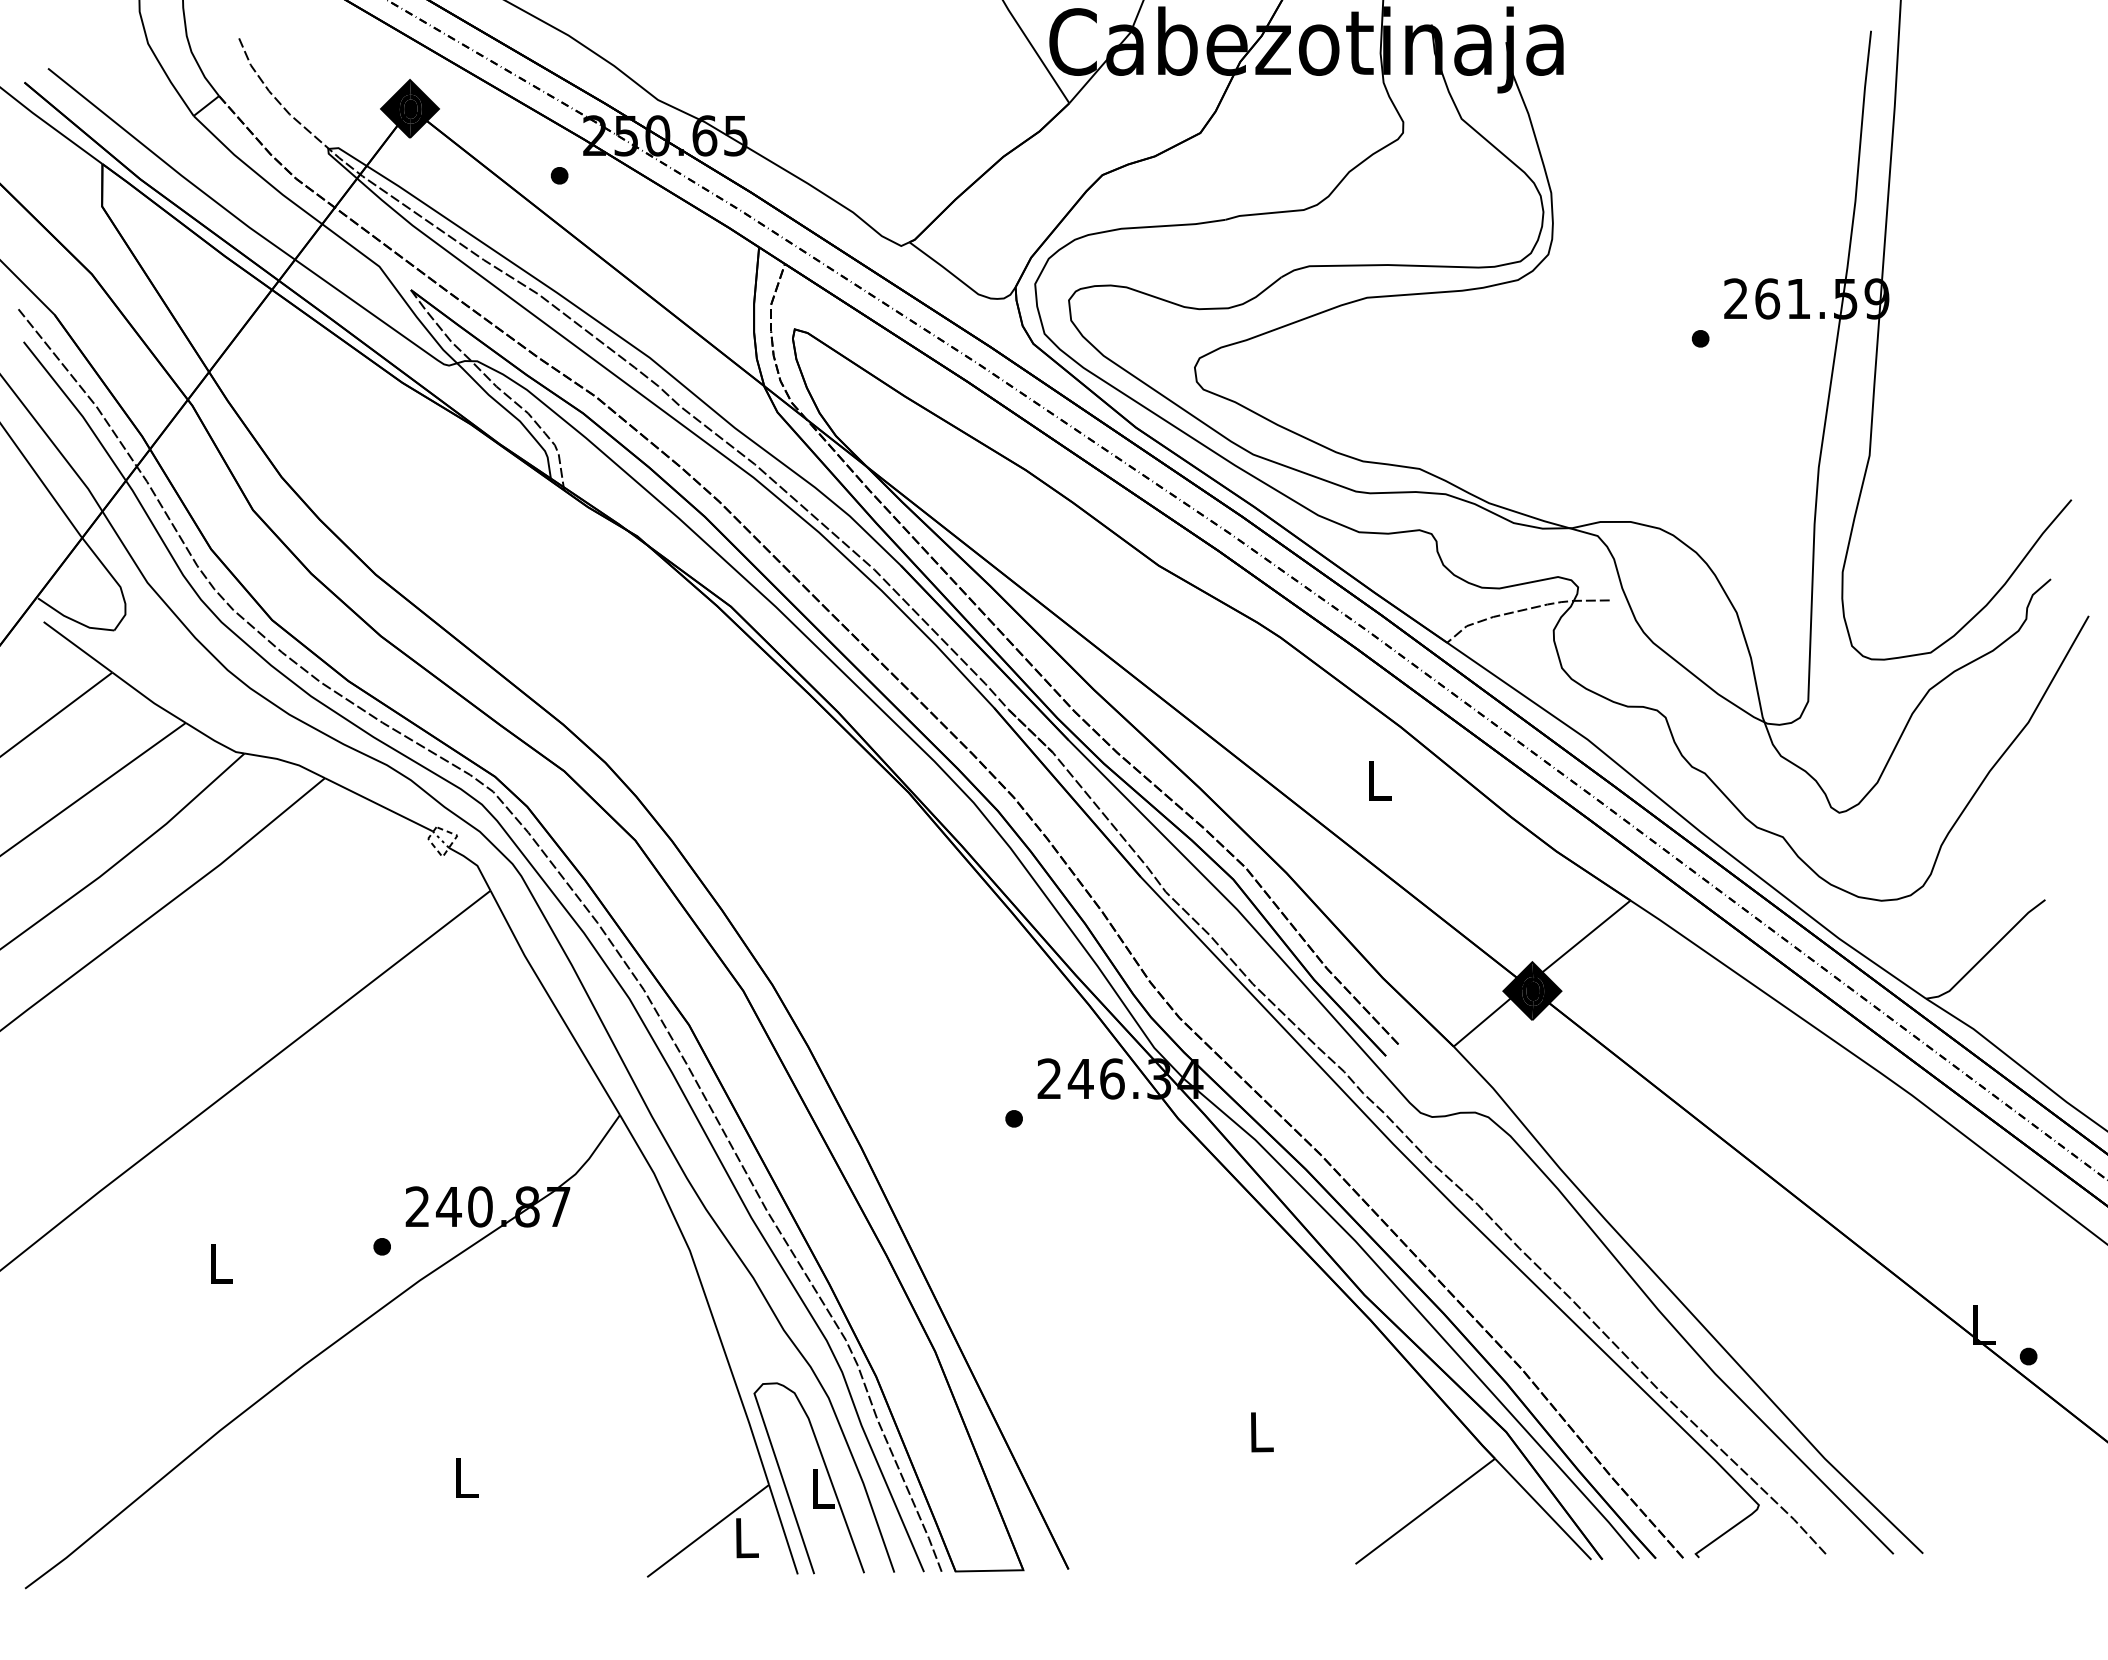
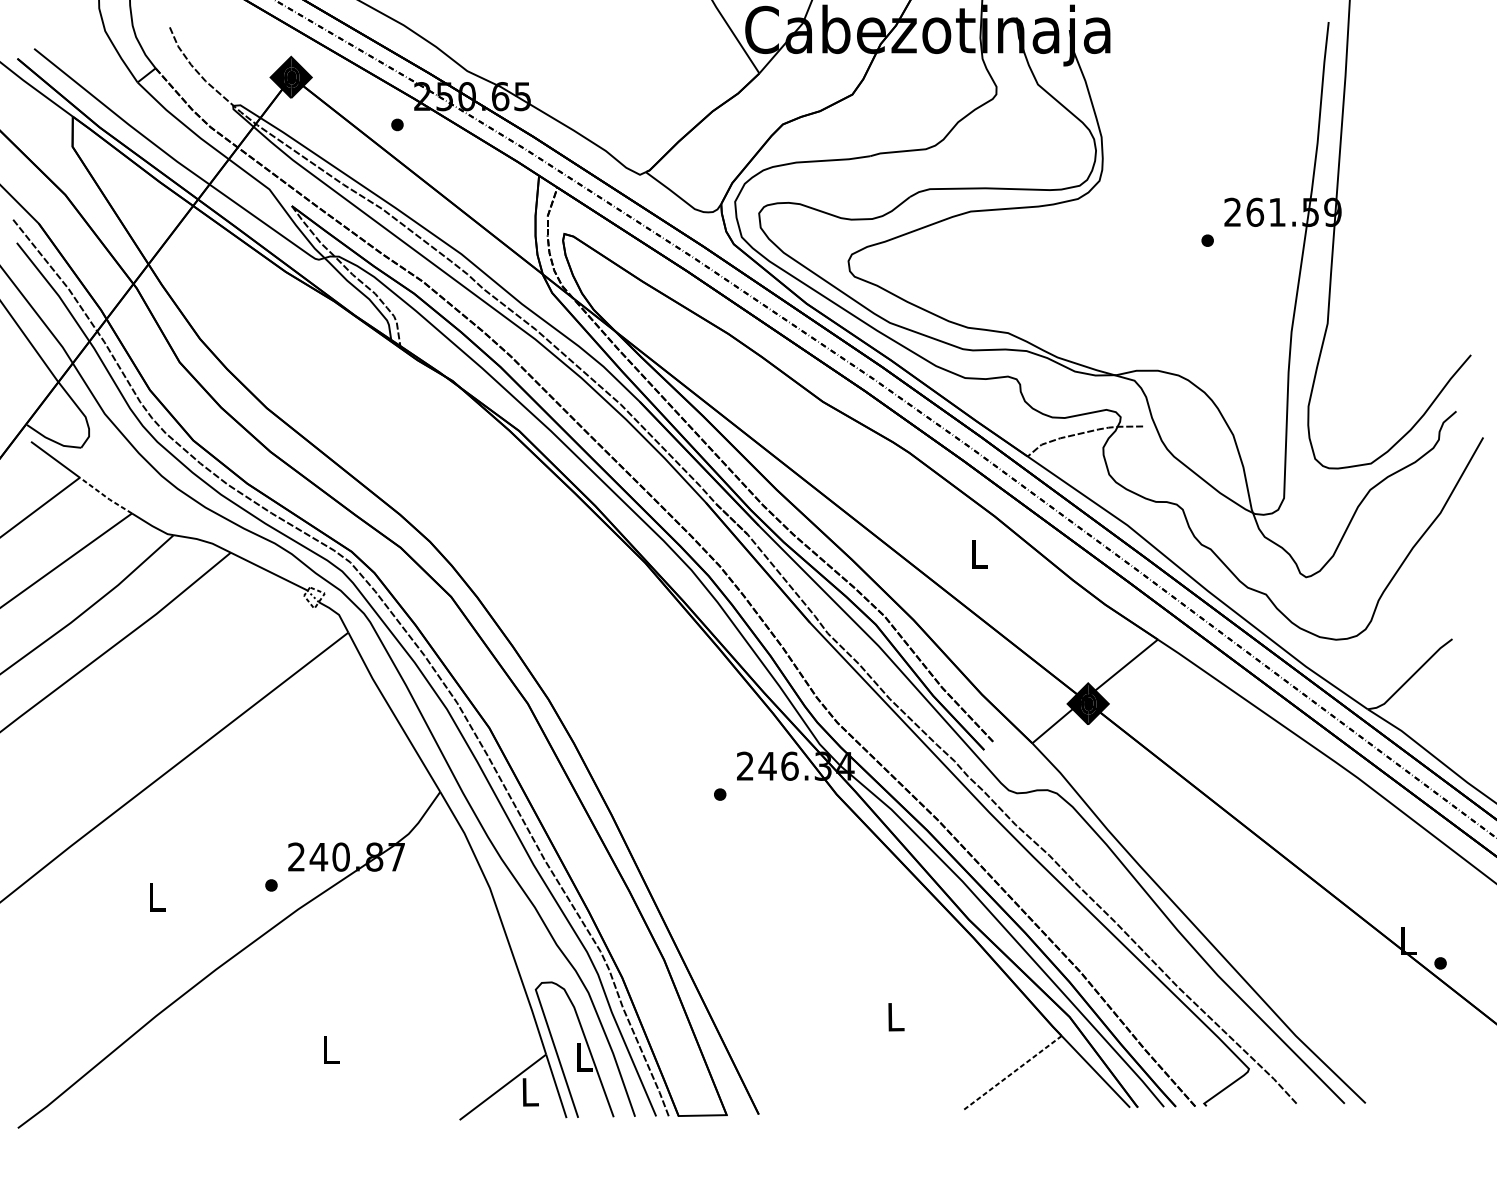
line: (148, 699) -> (105, 496), solid -> dashed
line: (1424, 1511) -> (1011, 1073), solid -> dashed

